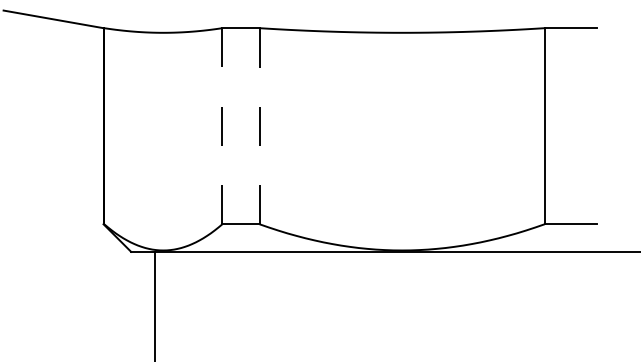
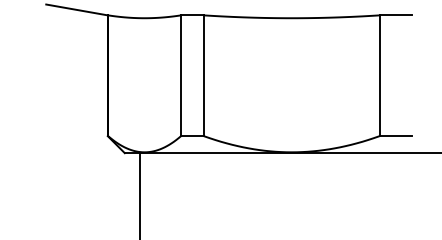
line: (258, 125) -> (203, 75), dashed -> solid
line: (223, 127) -> (181, 76), dashed -> solid

